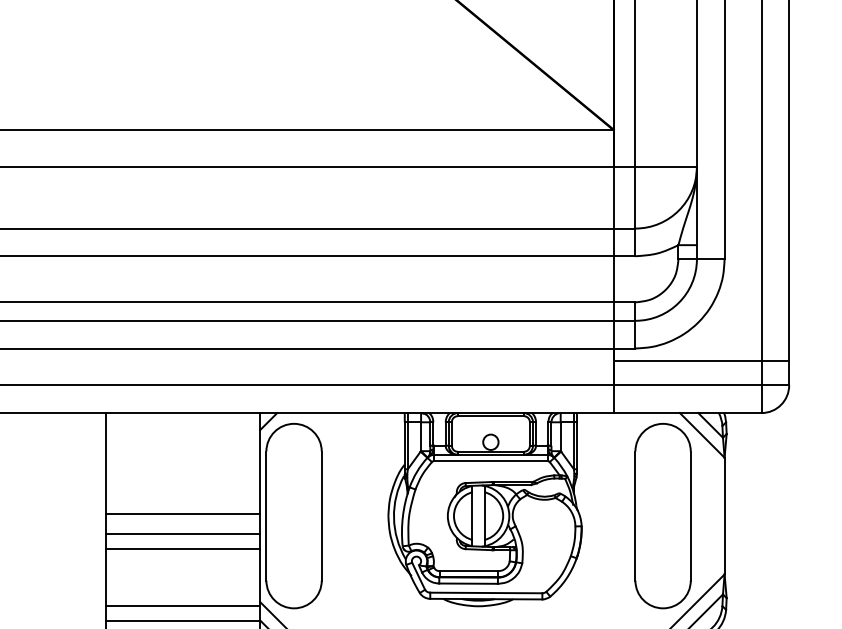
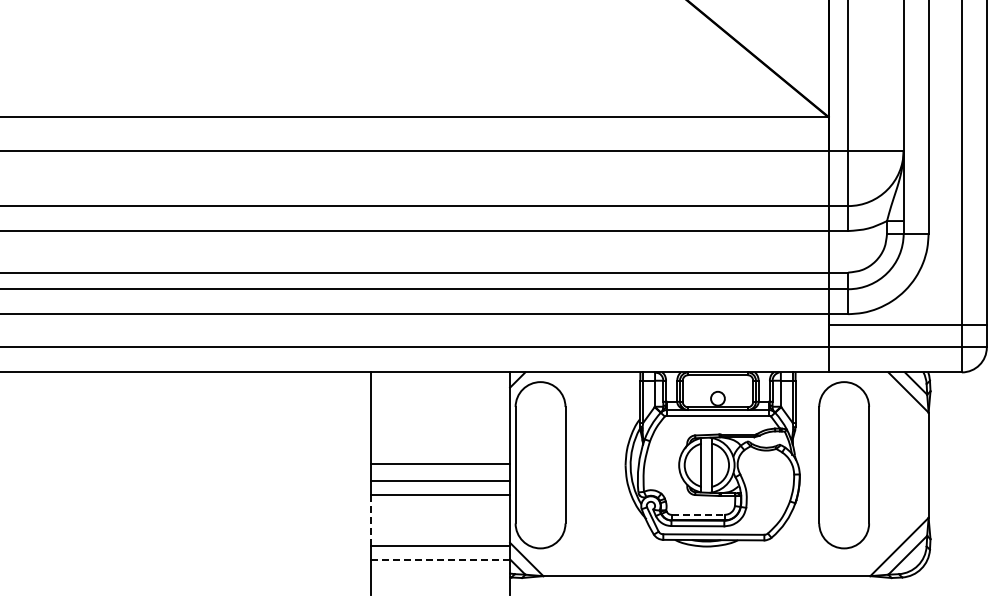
part: (662, 516) -> (843, 465), moved
line: (469, 570) -> (698, 514), solid -> dashed
line: (106, 578) -> (371, 521), solid -> dashed
line: (184, 620) -> (441, 559), solid -> dashed

